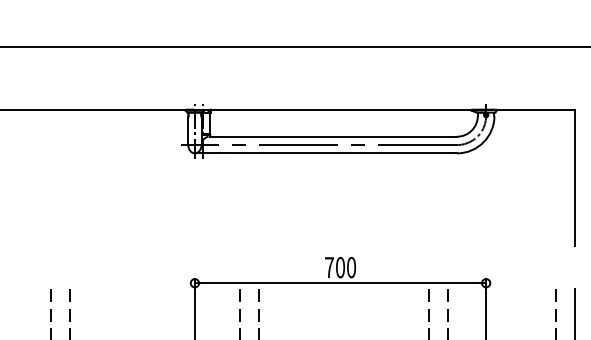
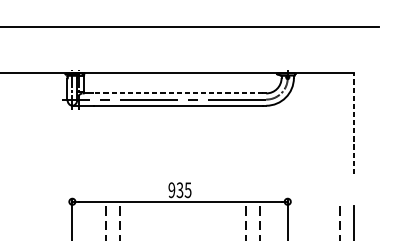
line: (337, 136) -> (177, 93), solid -> dashed
line: (575, 177) -> (353, 123), solid -> dashed
text: (340, 267) -> (180, 190), 700 -> 935

